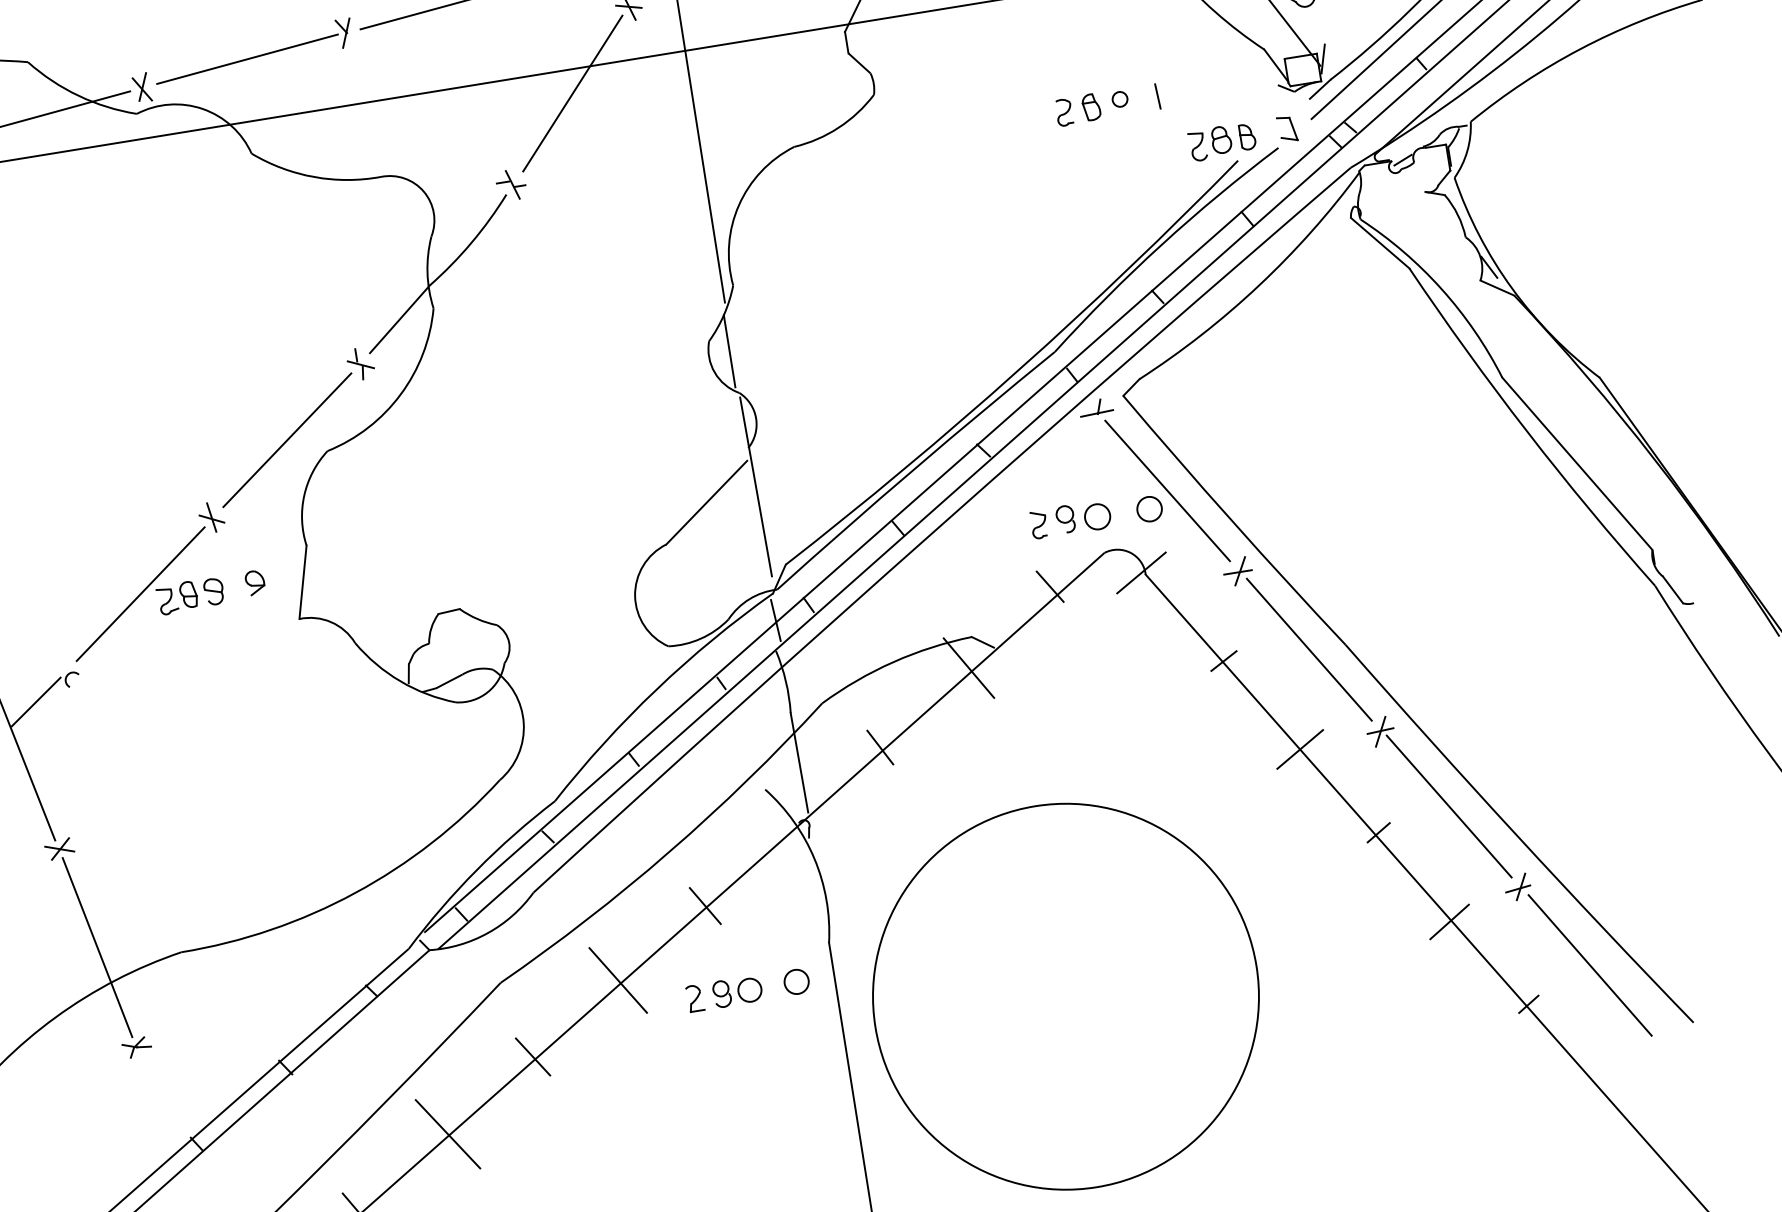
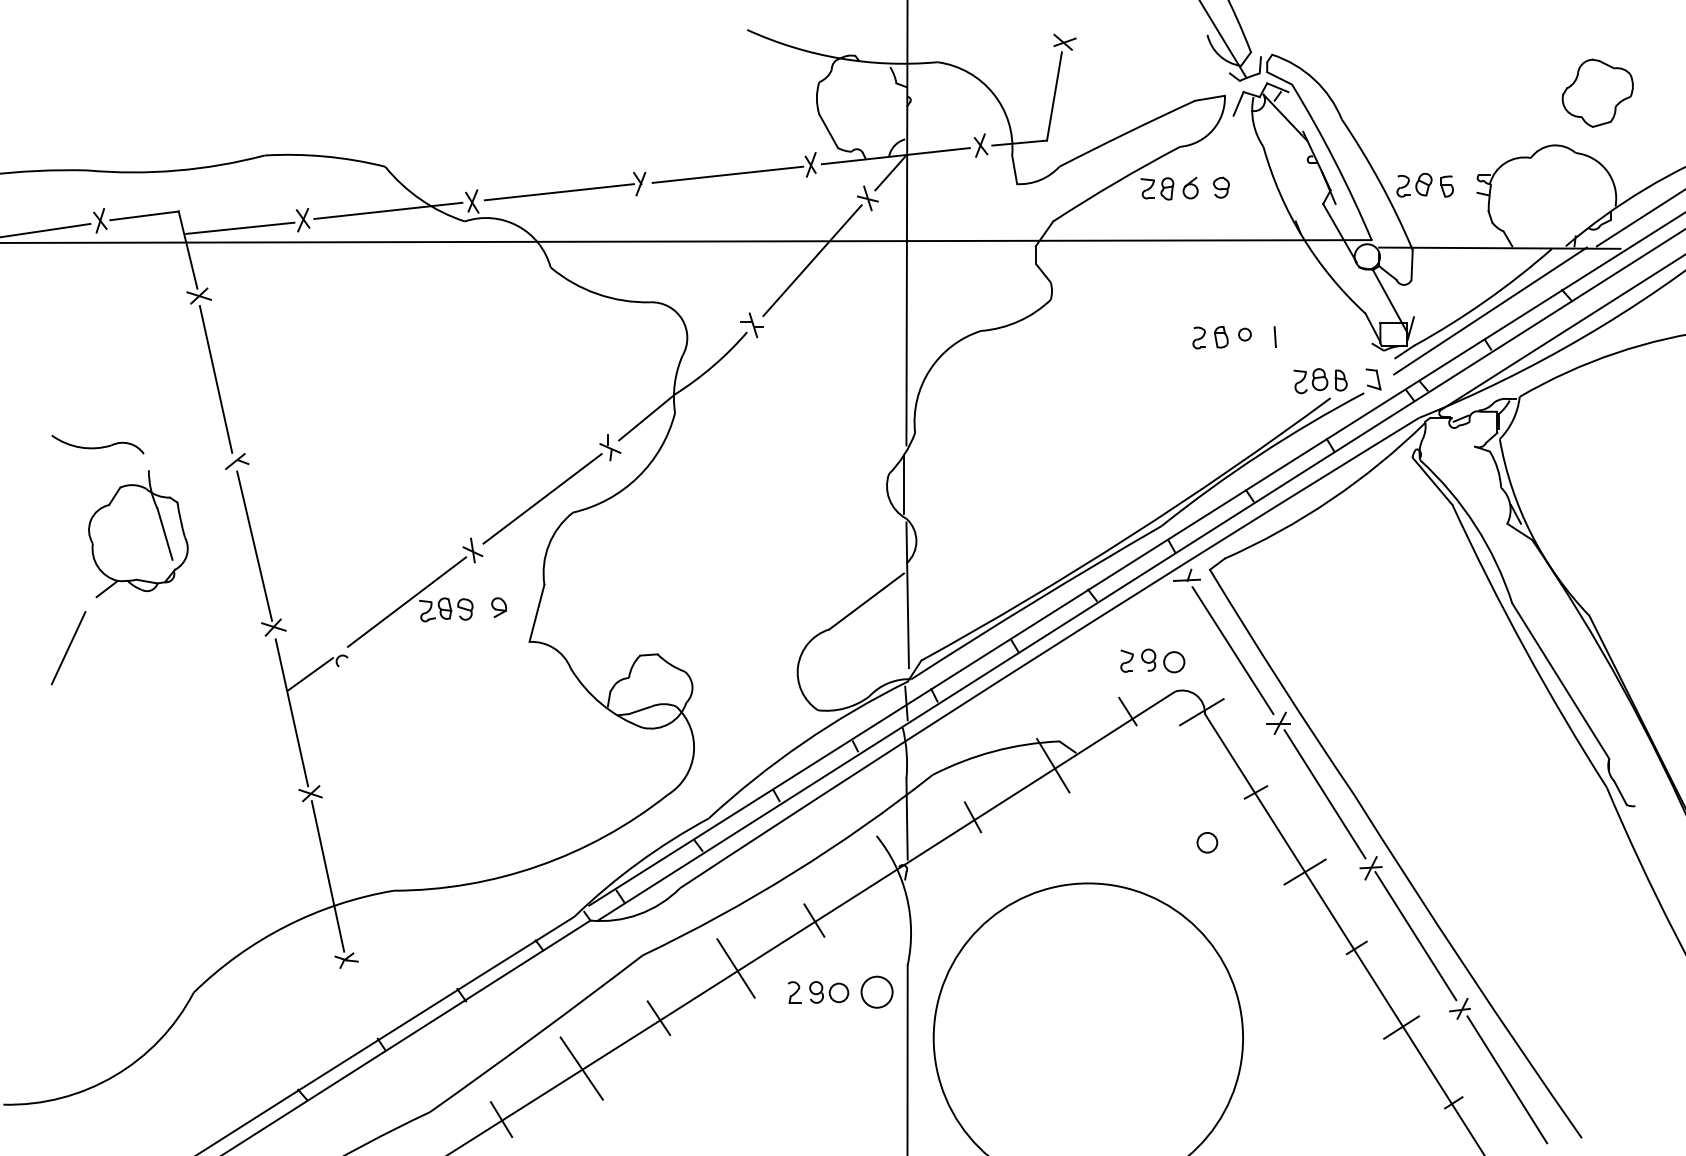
circle: (1149, 508) -> (1207, 842), moved
circle: (795, 981) -> (876, 991), size x1.6

